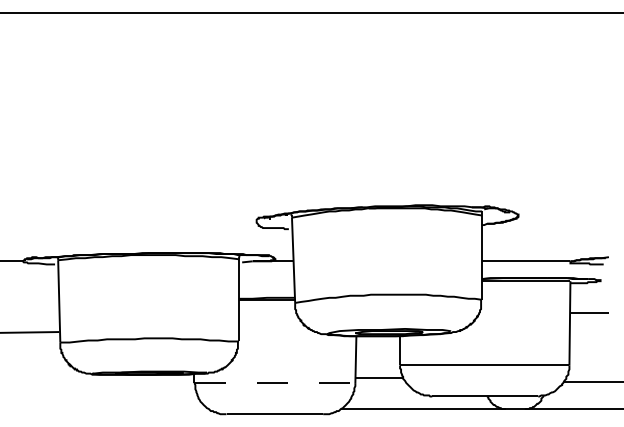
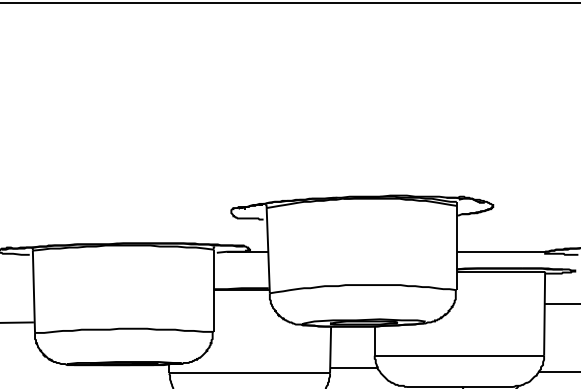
line: (274, 383) -> (249, 373), dashed -> solid

